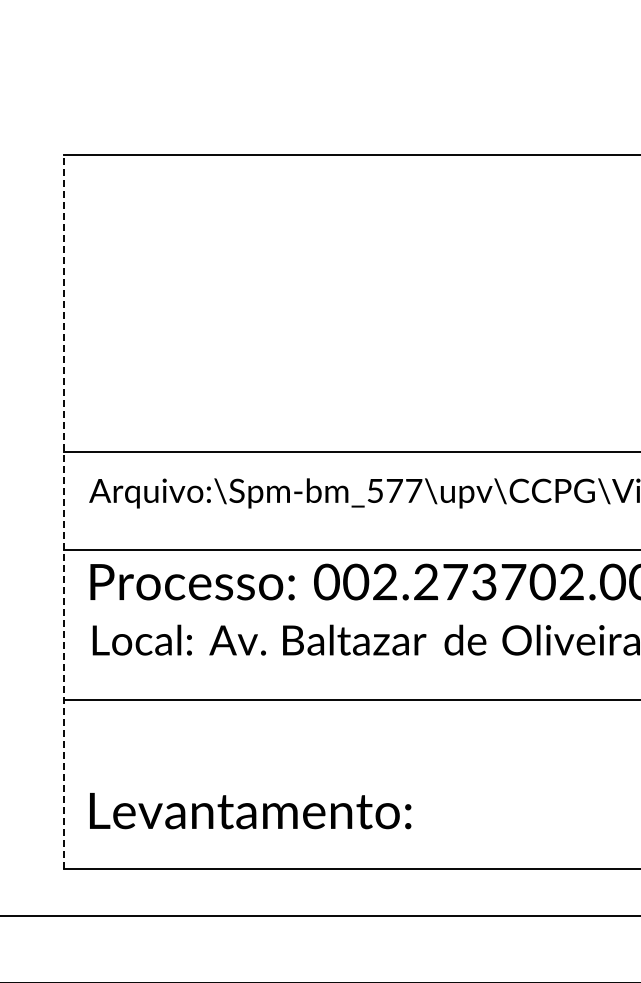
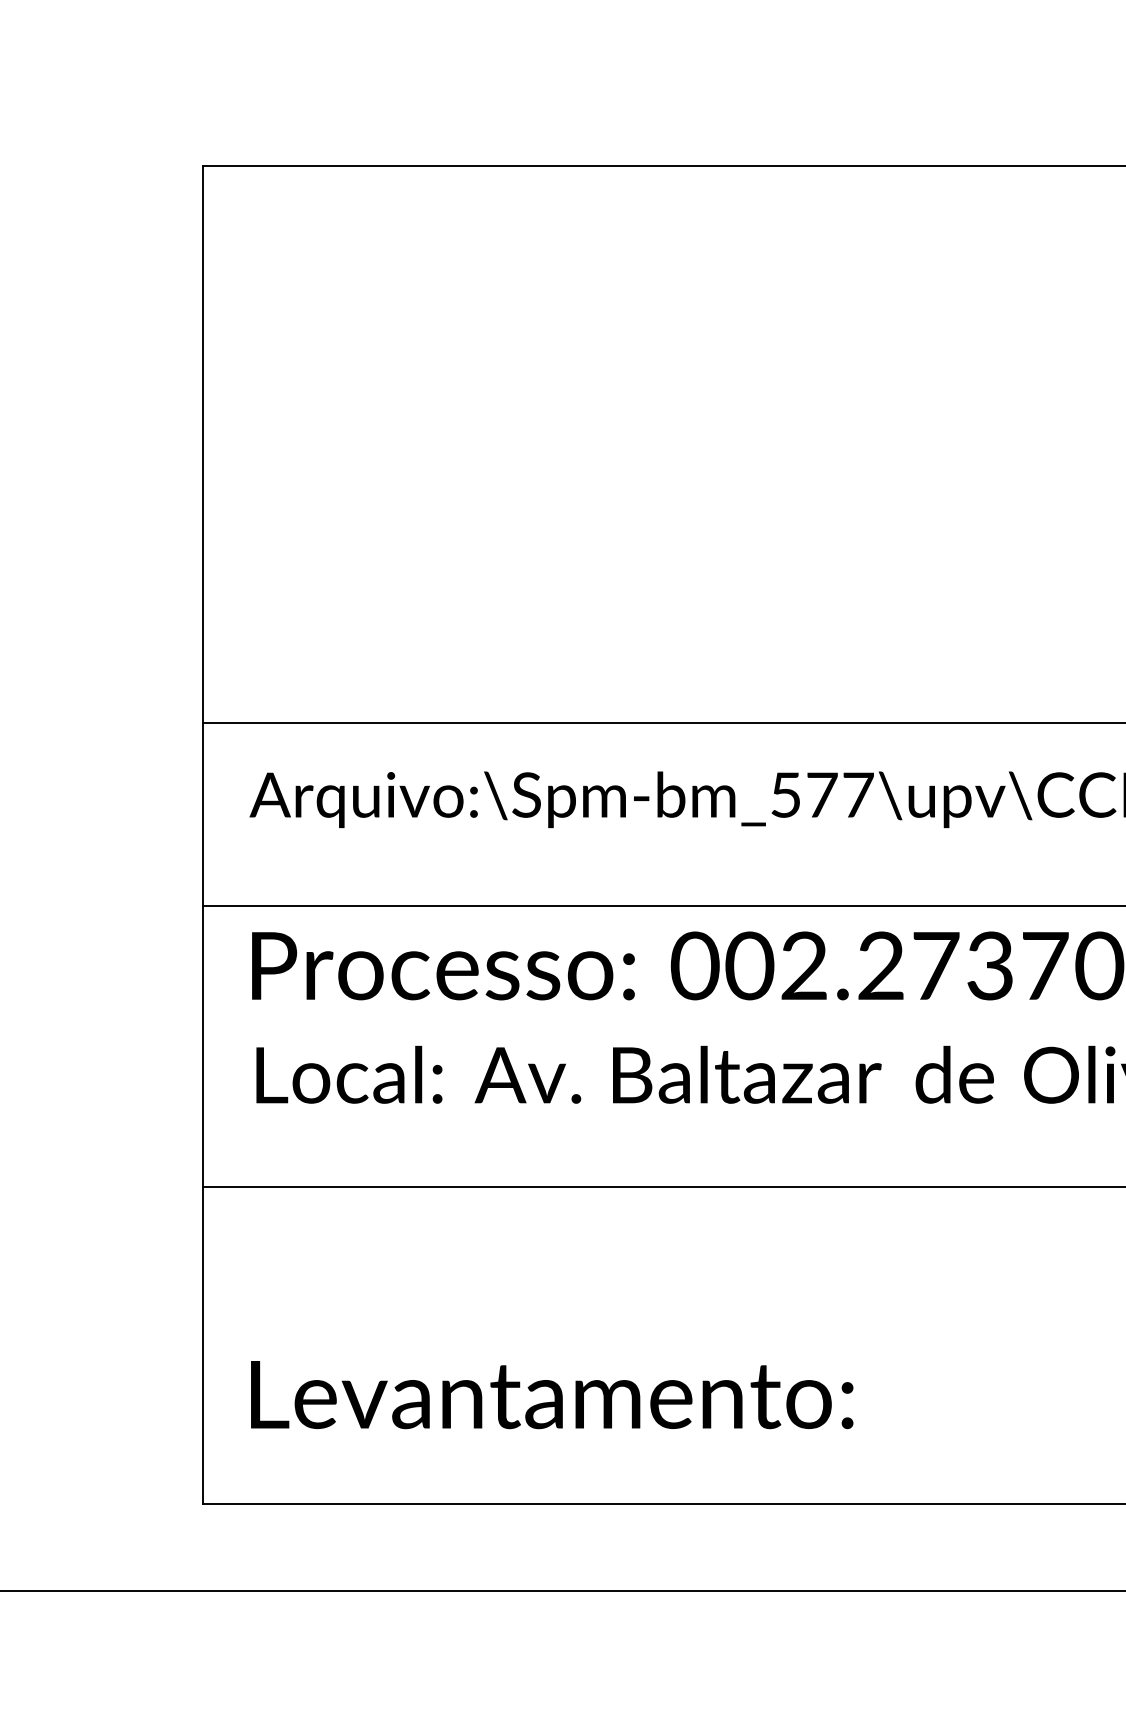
line: (64, 511) -> (203, 833), dashed -> solid

